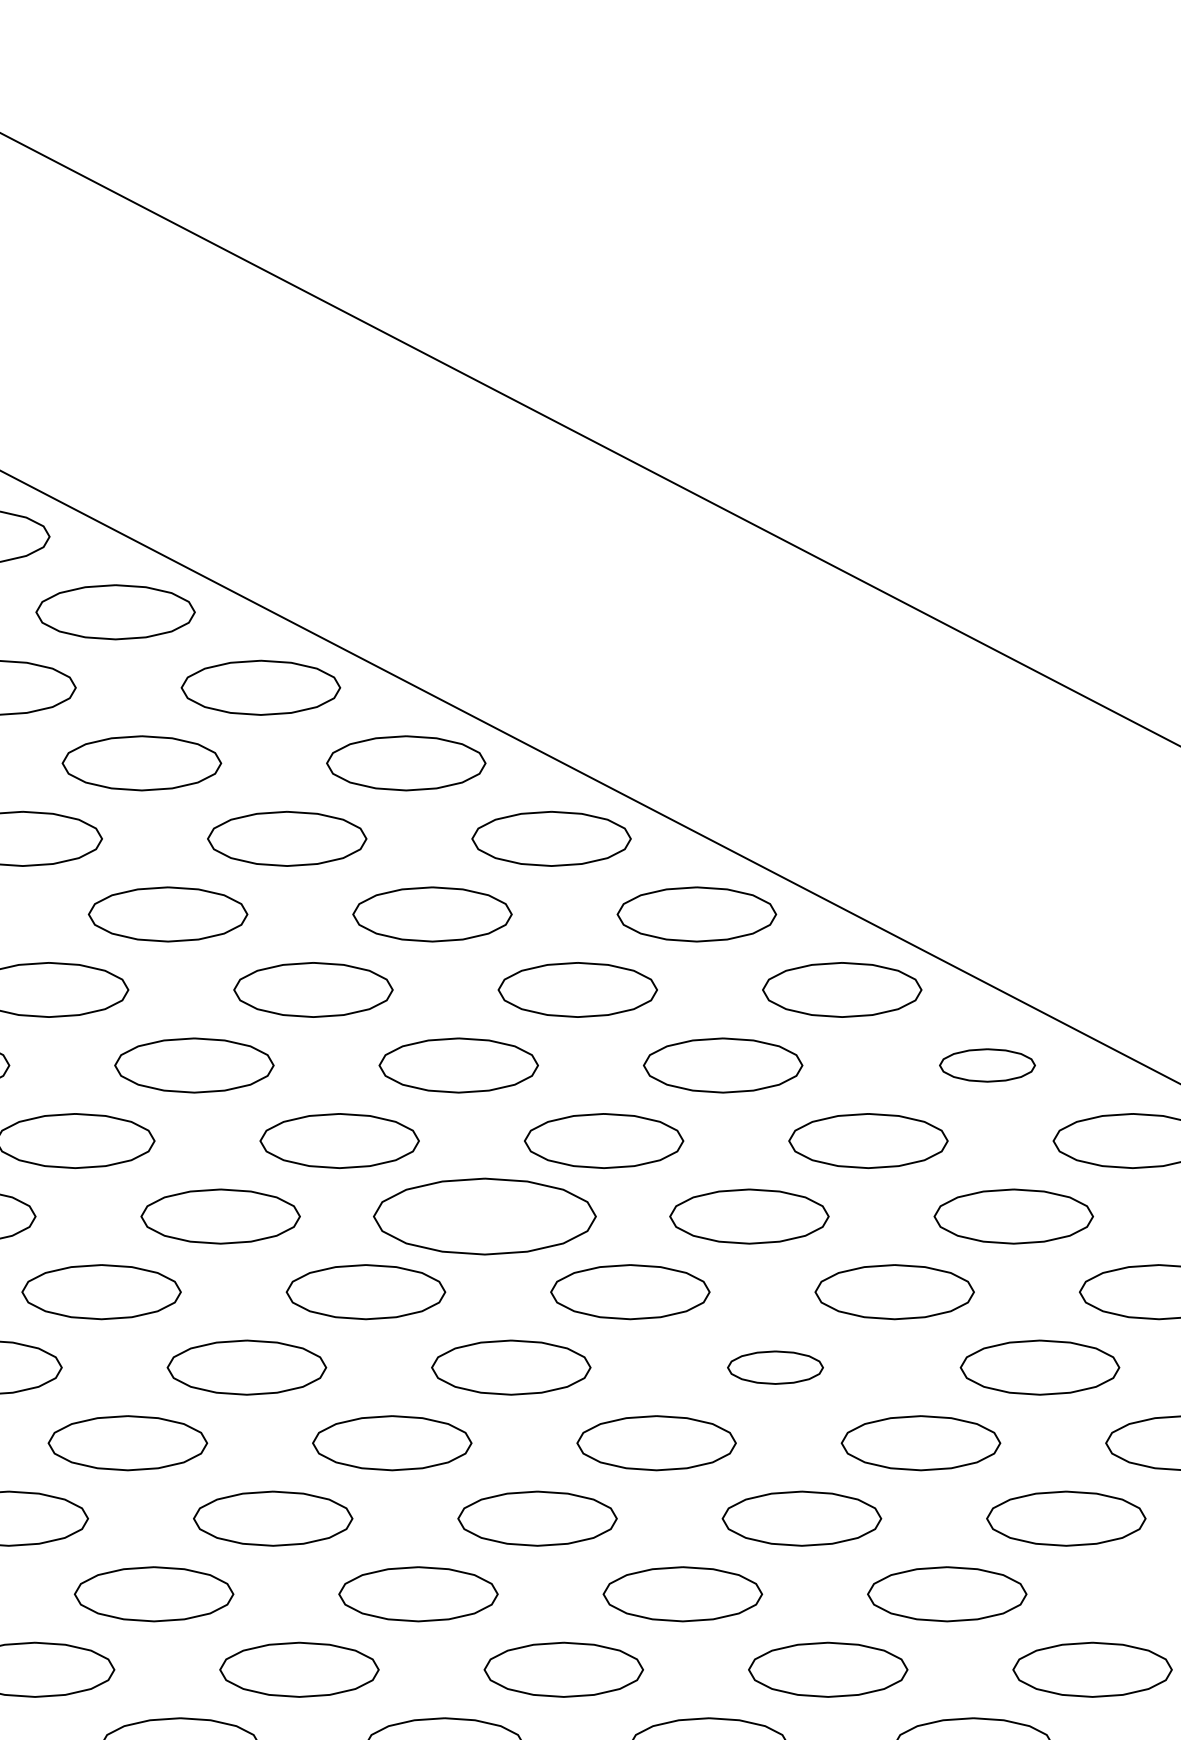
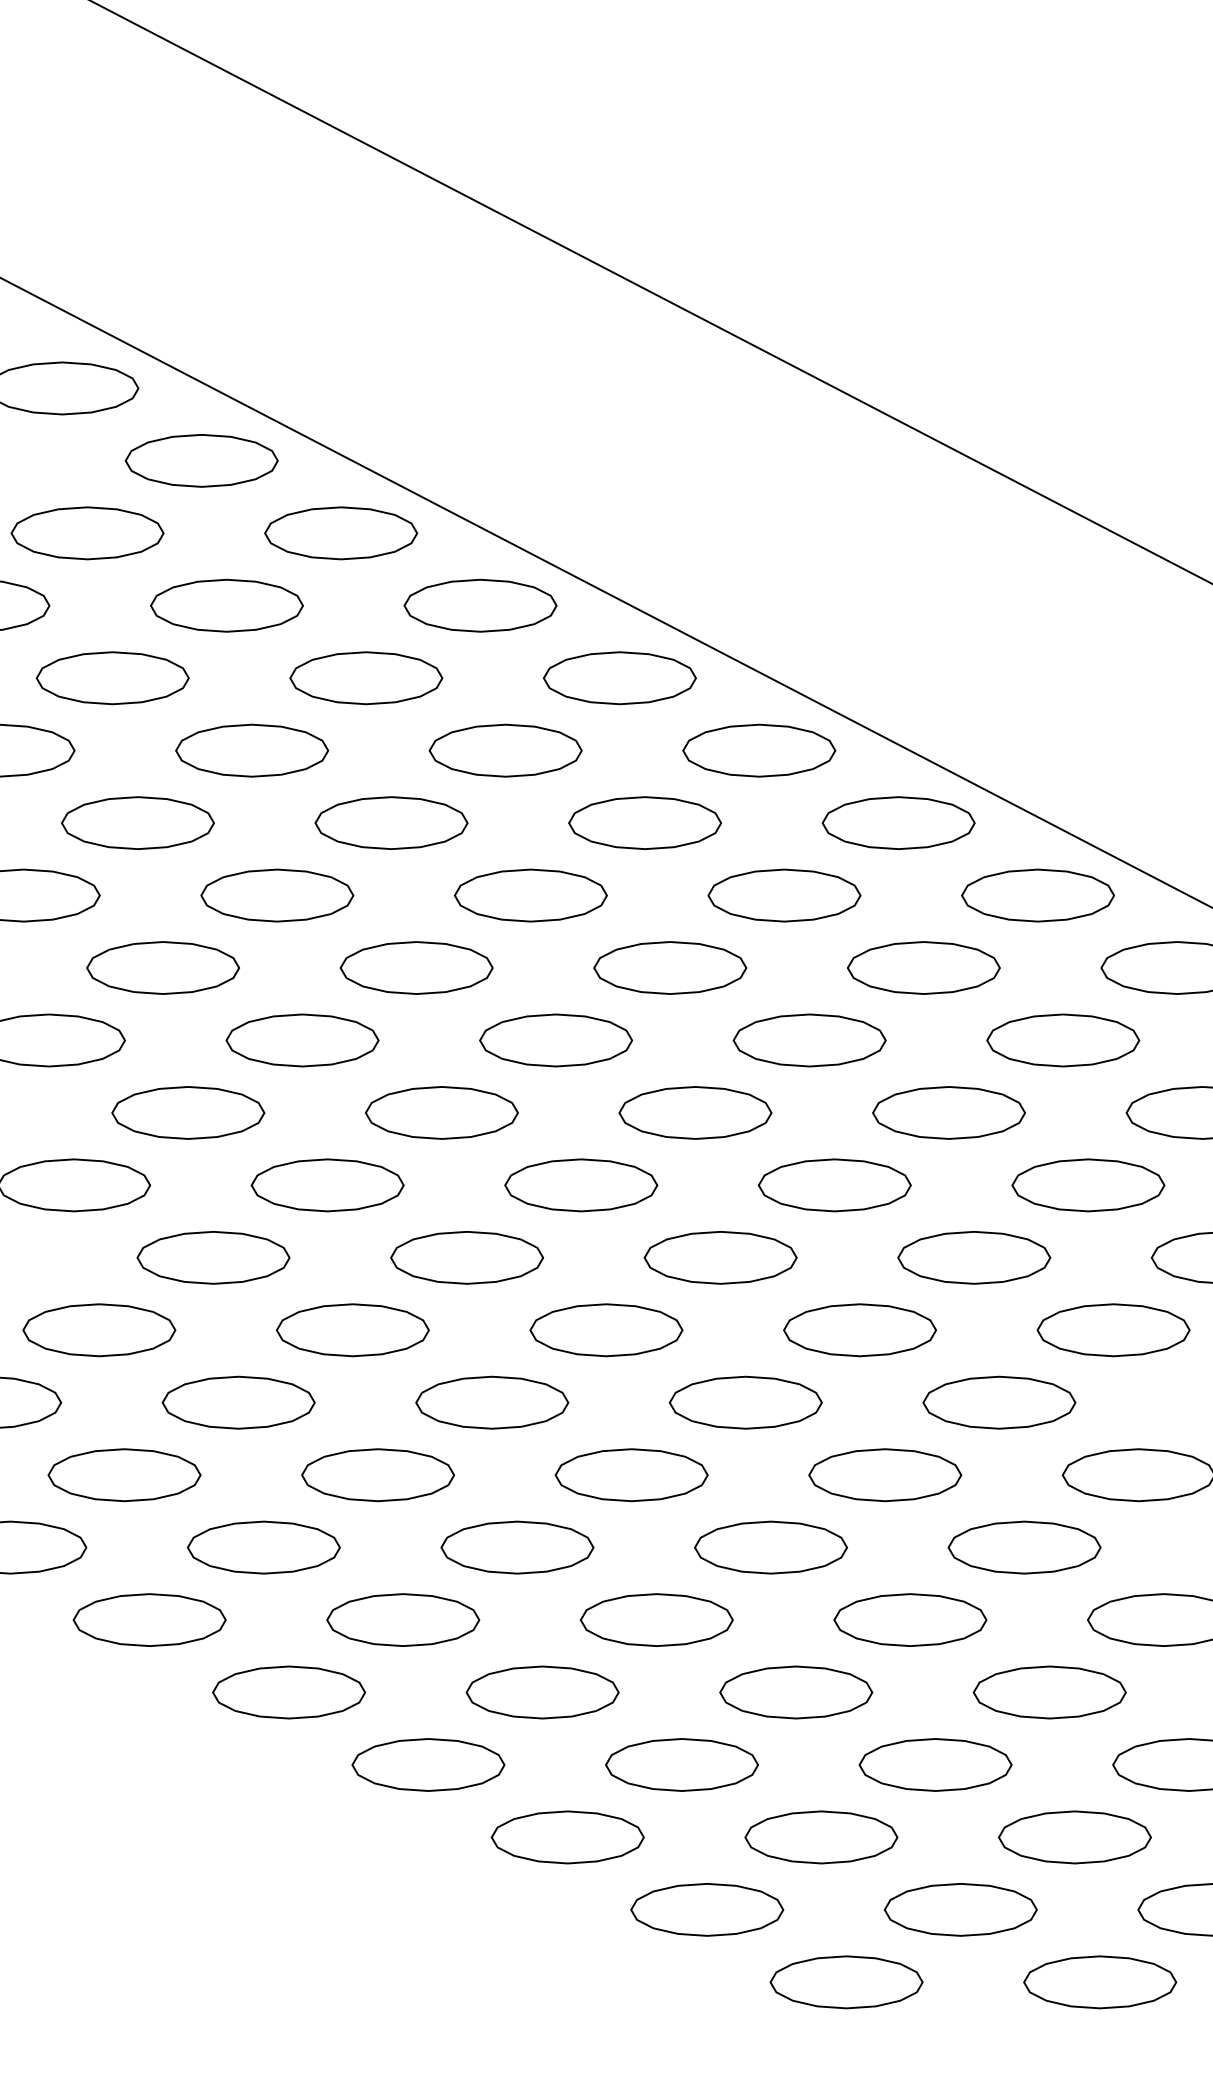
part: (986, 1065) -> (1037, 895), size x1.67
part: (485, 1216) -> (556, 1040), size x0.71
part: (775, 1367) -> (834, 1185), size x1.67

